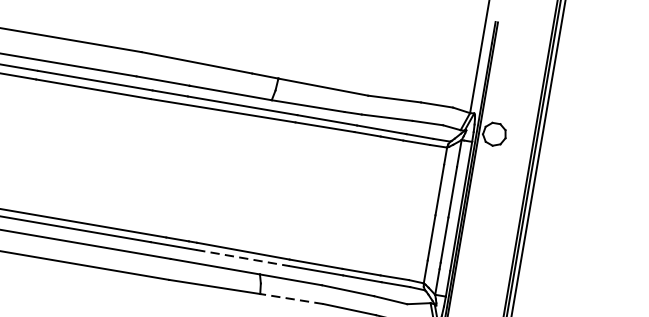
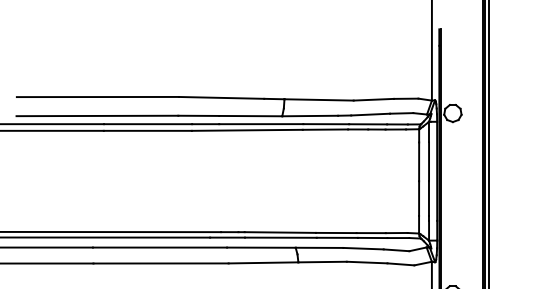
line: (242, 257) -> (280, 237), dashed -> solid
line: (291, 299) -> (322, 262), dashed -> solid

